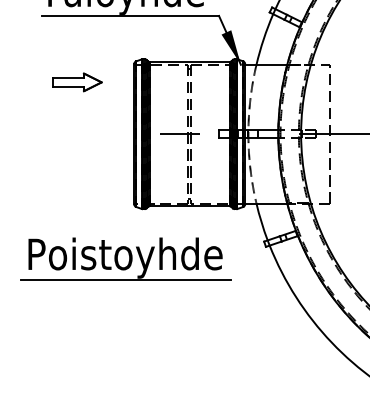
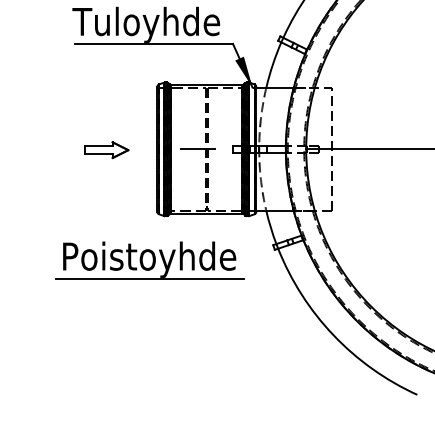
part: (77, 82) -> (106, 150), moved

